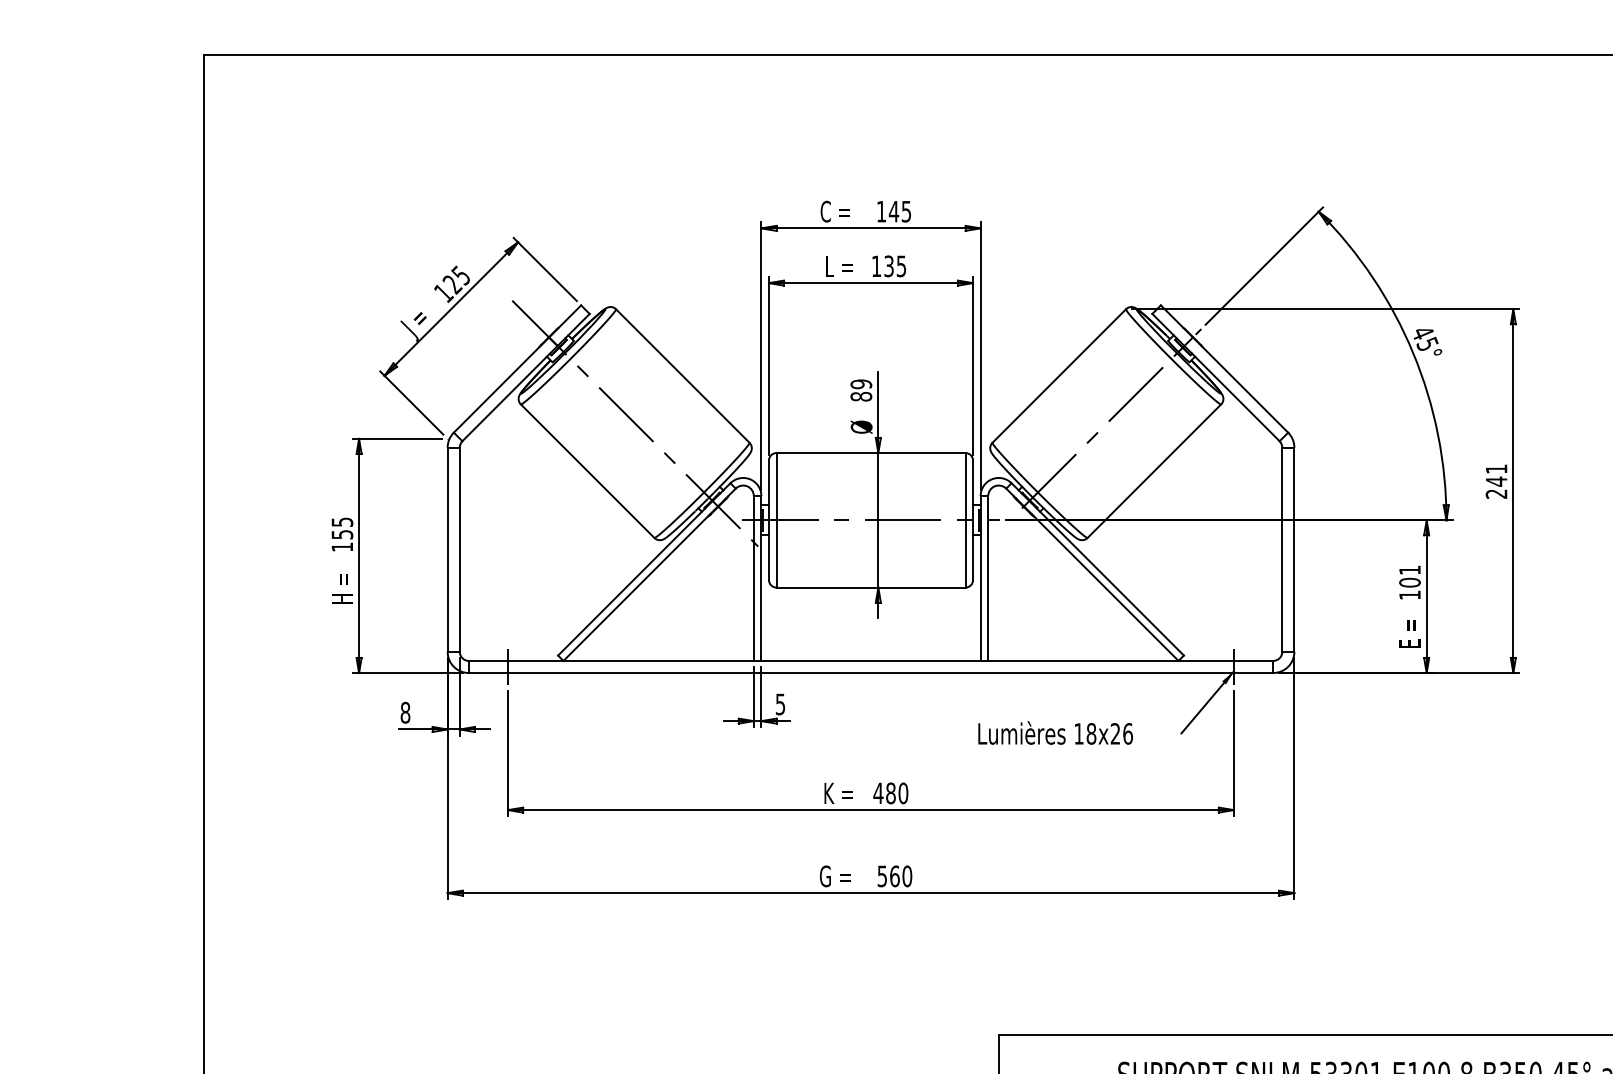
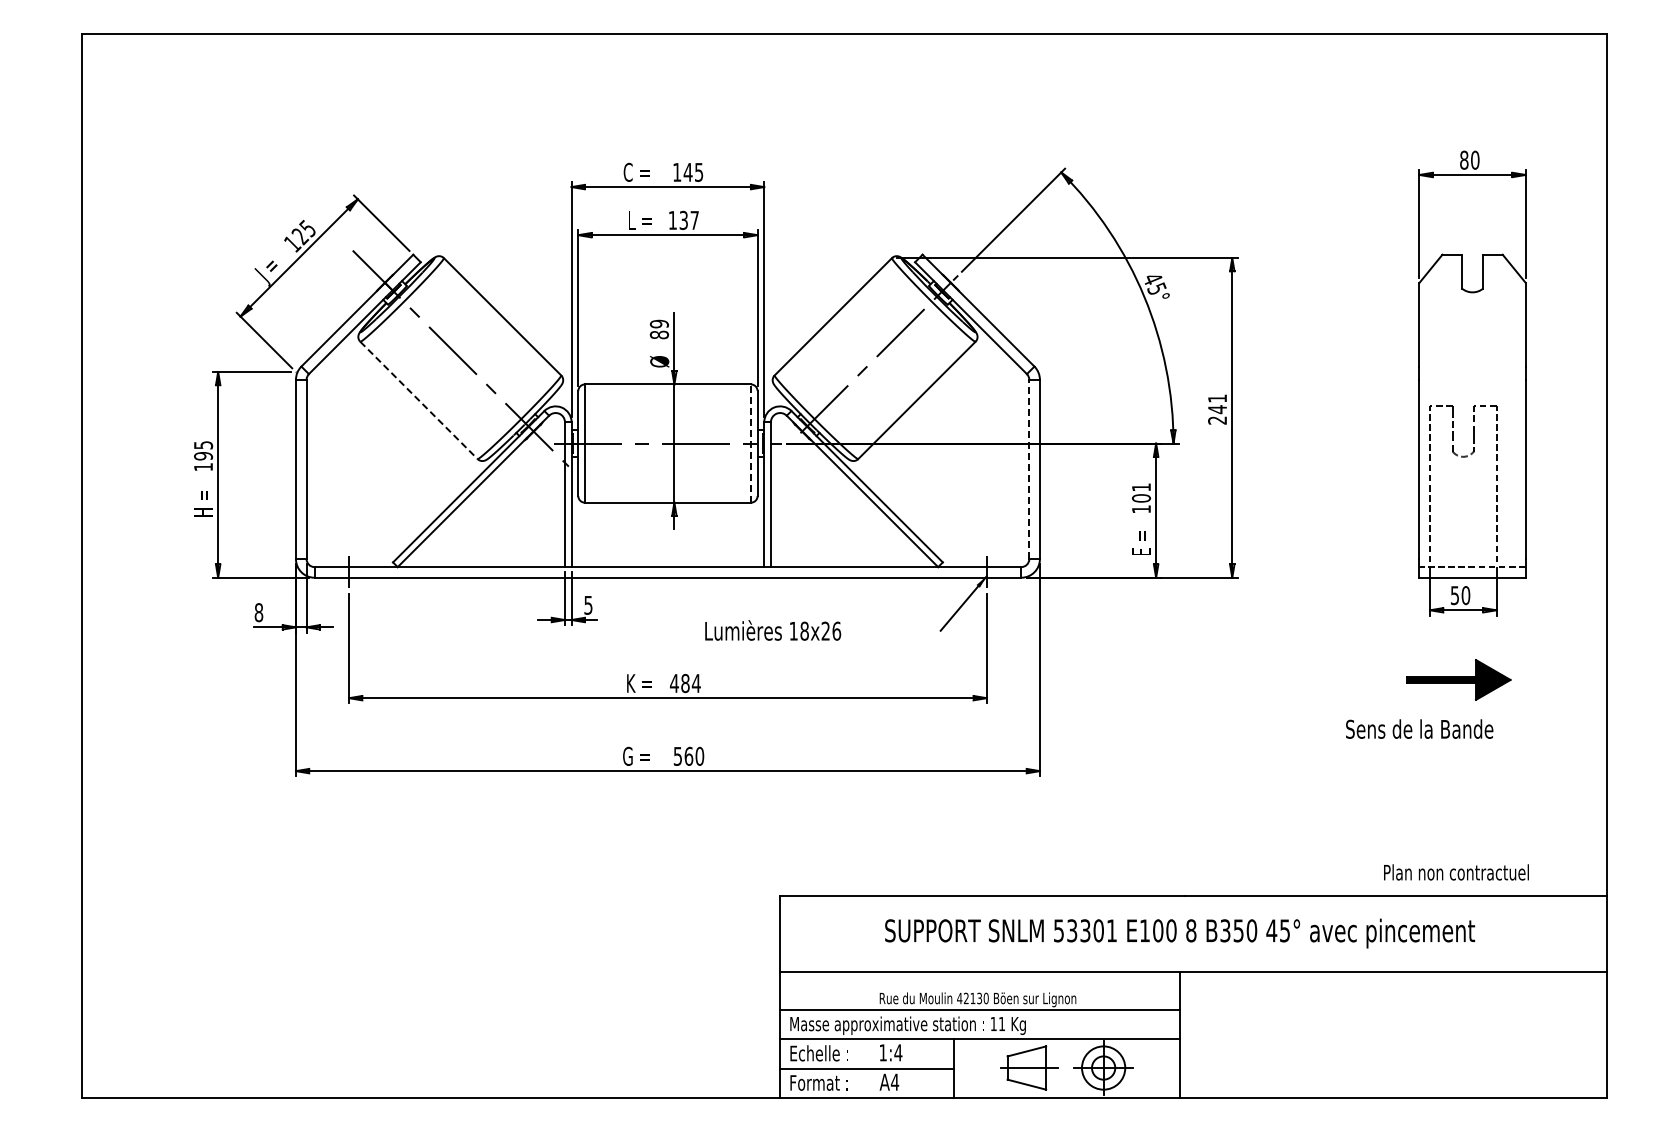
text: (901, 266) -> (694, 220), 135 -> 137
line: (587, 471) -> (418, 400), solid -> dashed
line: (964, 520) -> (750, 443), solid -> dashed
text: (342, 535) -> (203, 456), 155 -> 195
line: (1282, 549) -> (1029, 469), solid -> dashed
text: (1056, 733) -> (773, 630), moved
text: (902, 793) -> (695, 683), 480 -> 484

